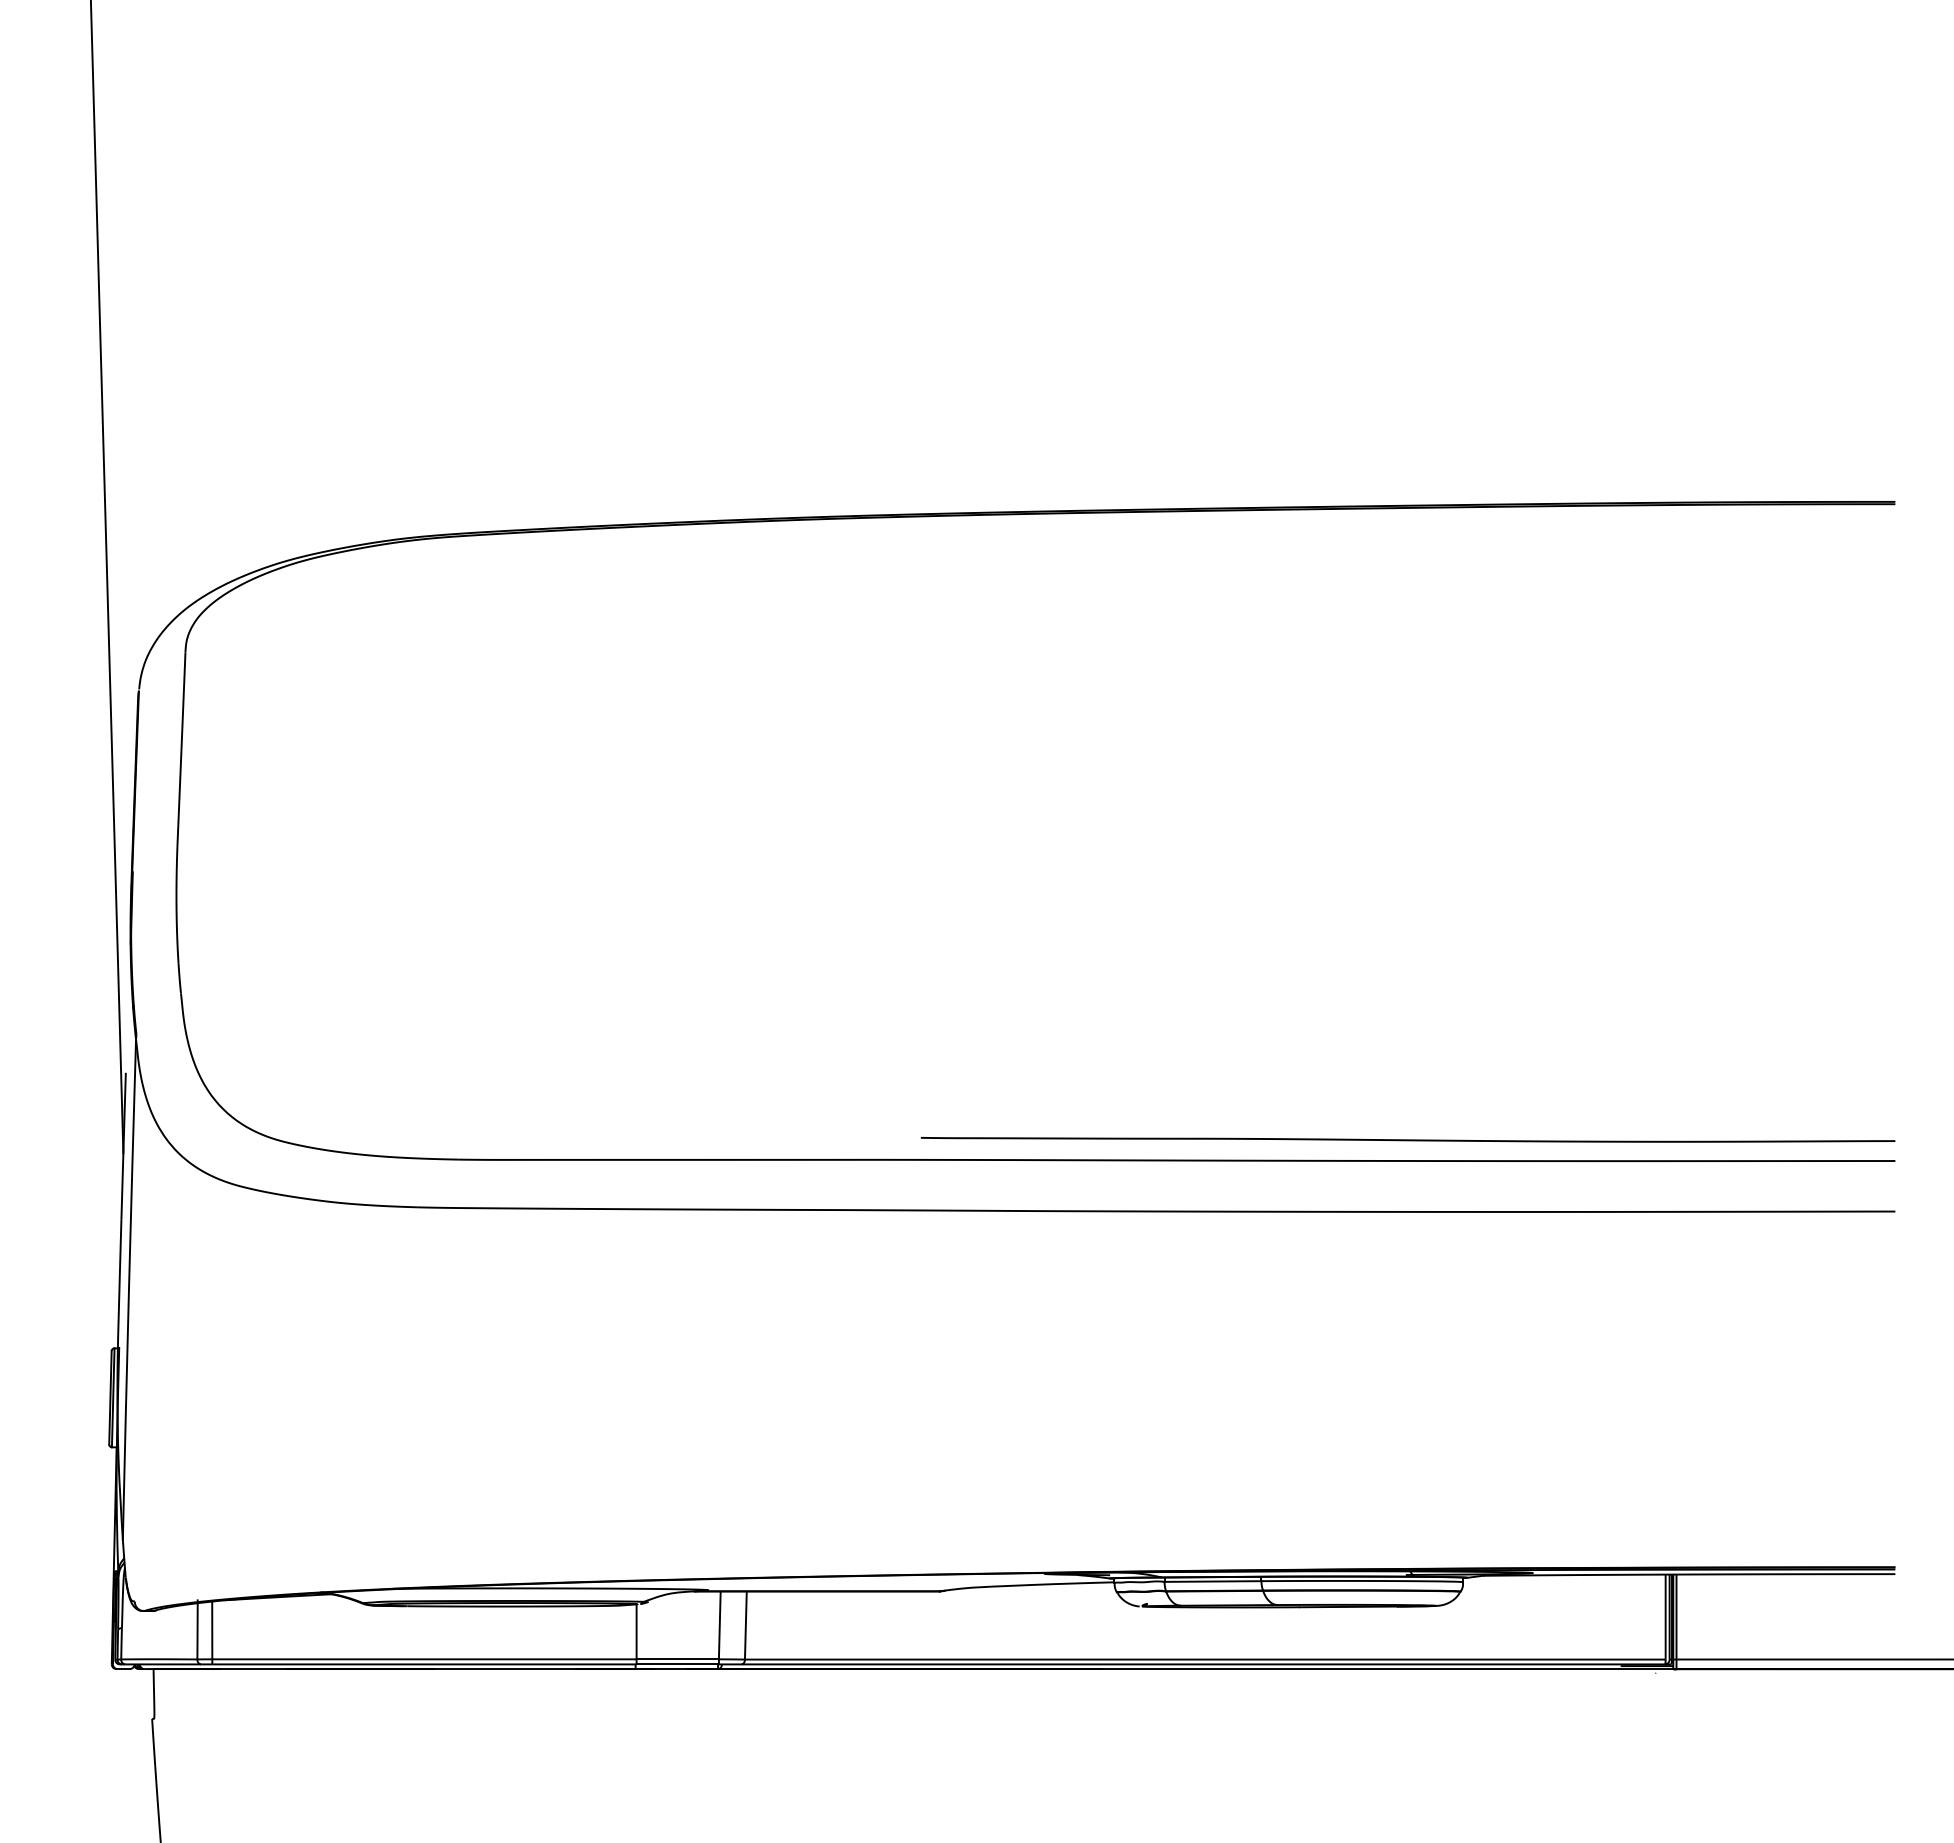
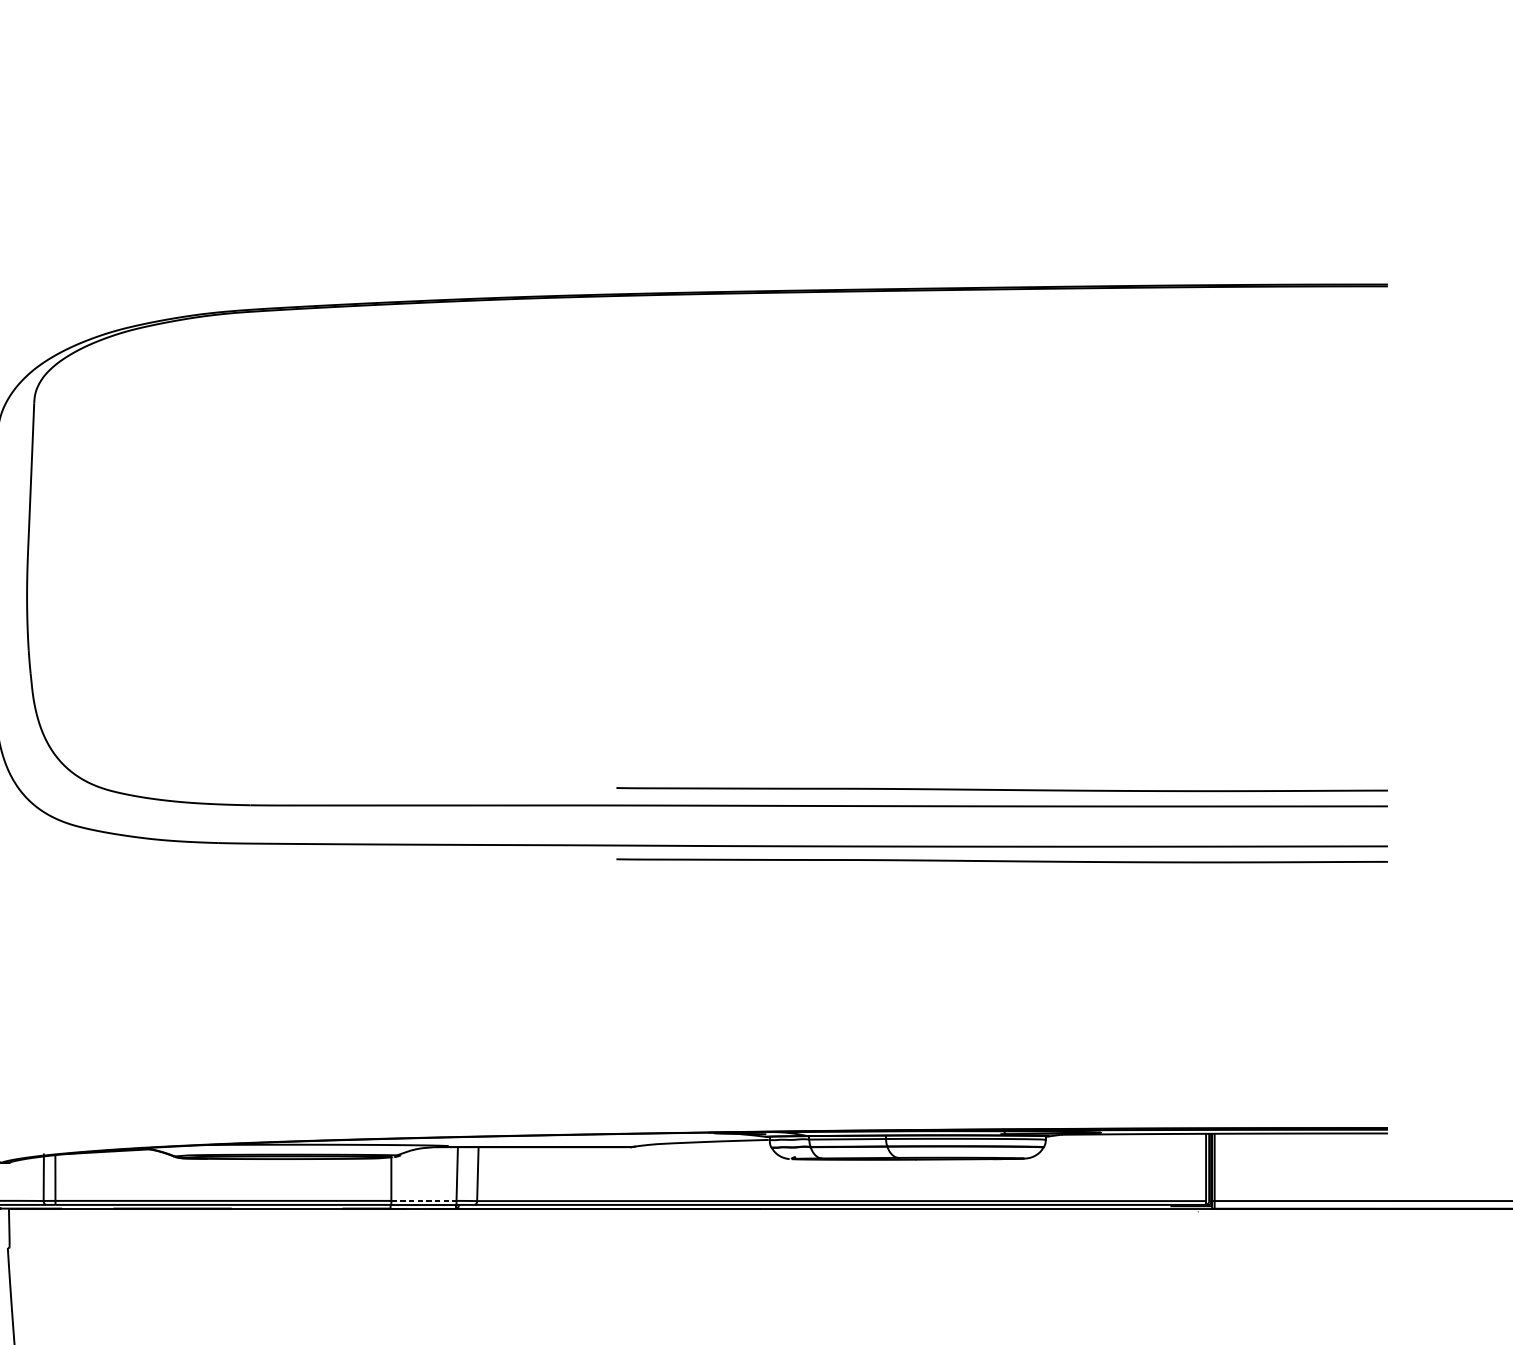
curve: (1407, 1229) -> (1001, 860), added
line: (678, 1659) -> (424, 1201), solid -> dashed

